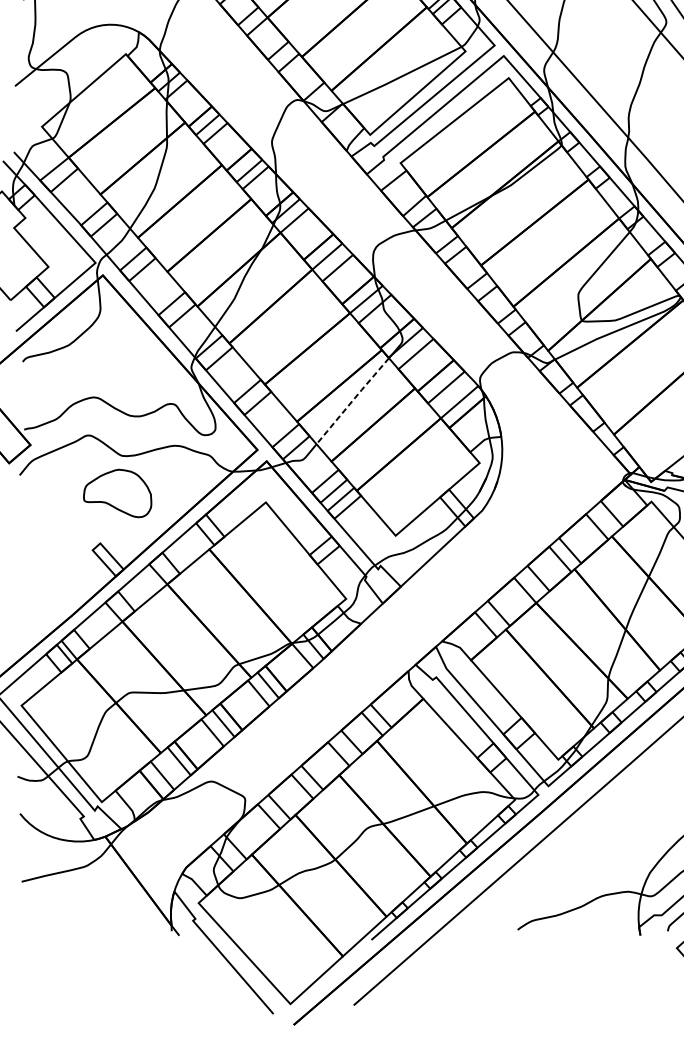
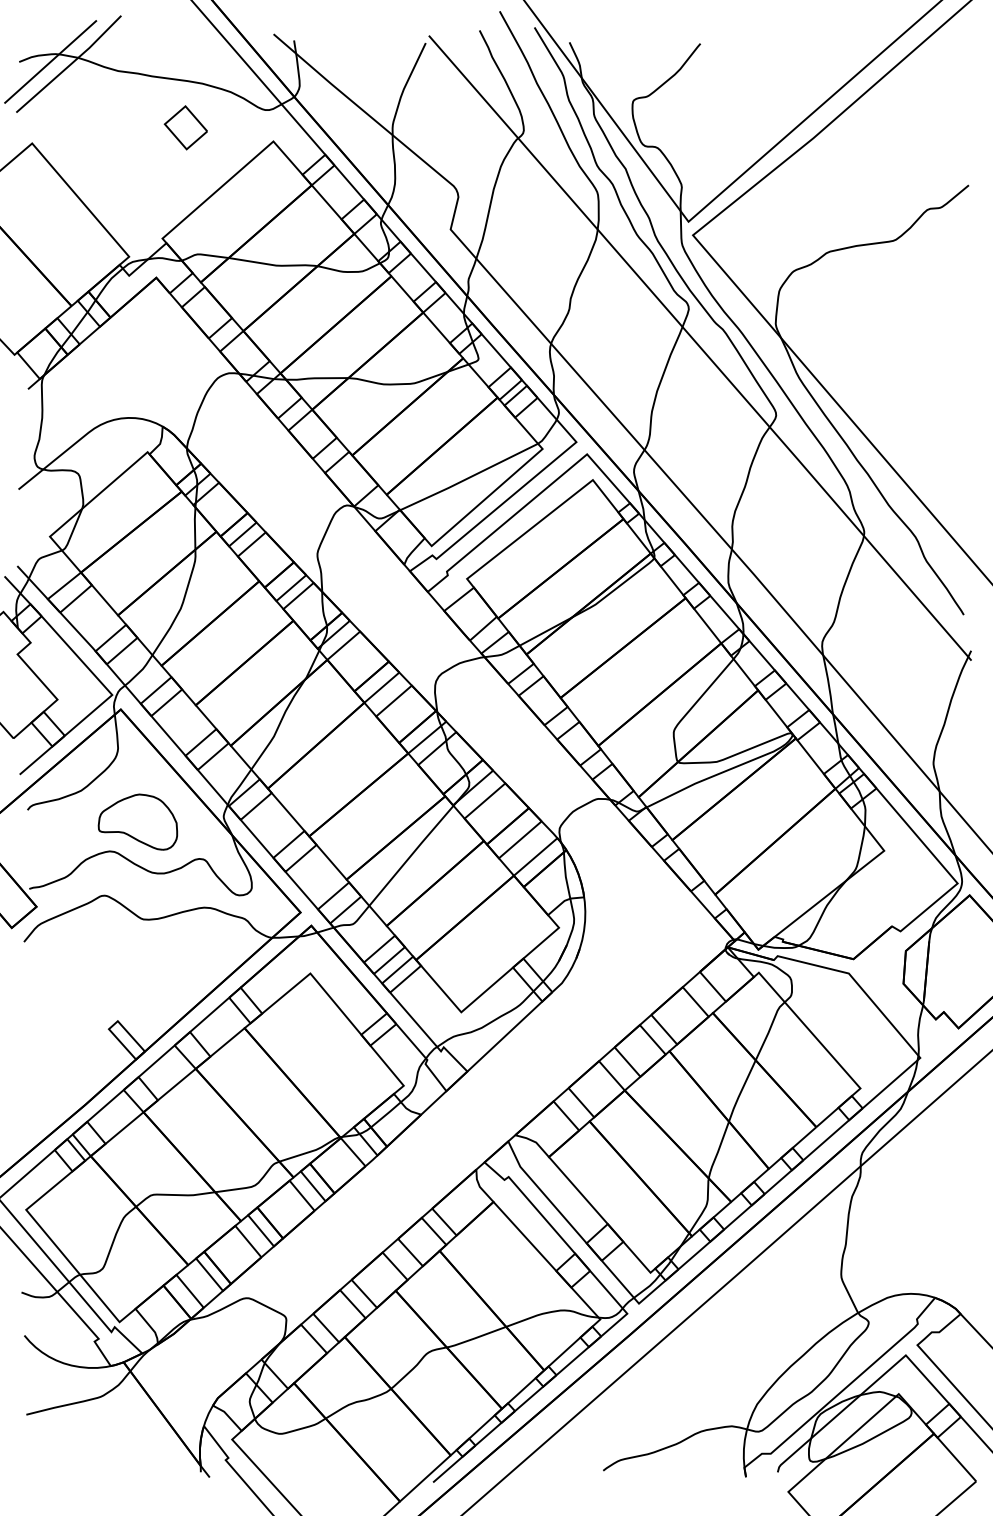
line: (352, 400) -> (411, 855), dashed -> solid
part: (117, 492) -> (137, 821), moved

